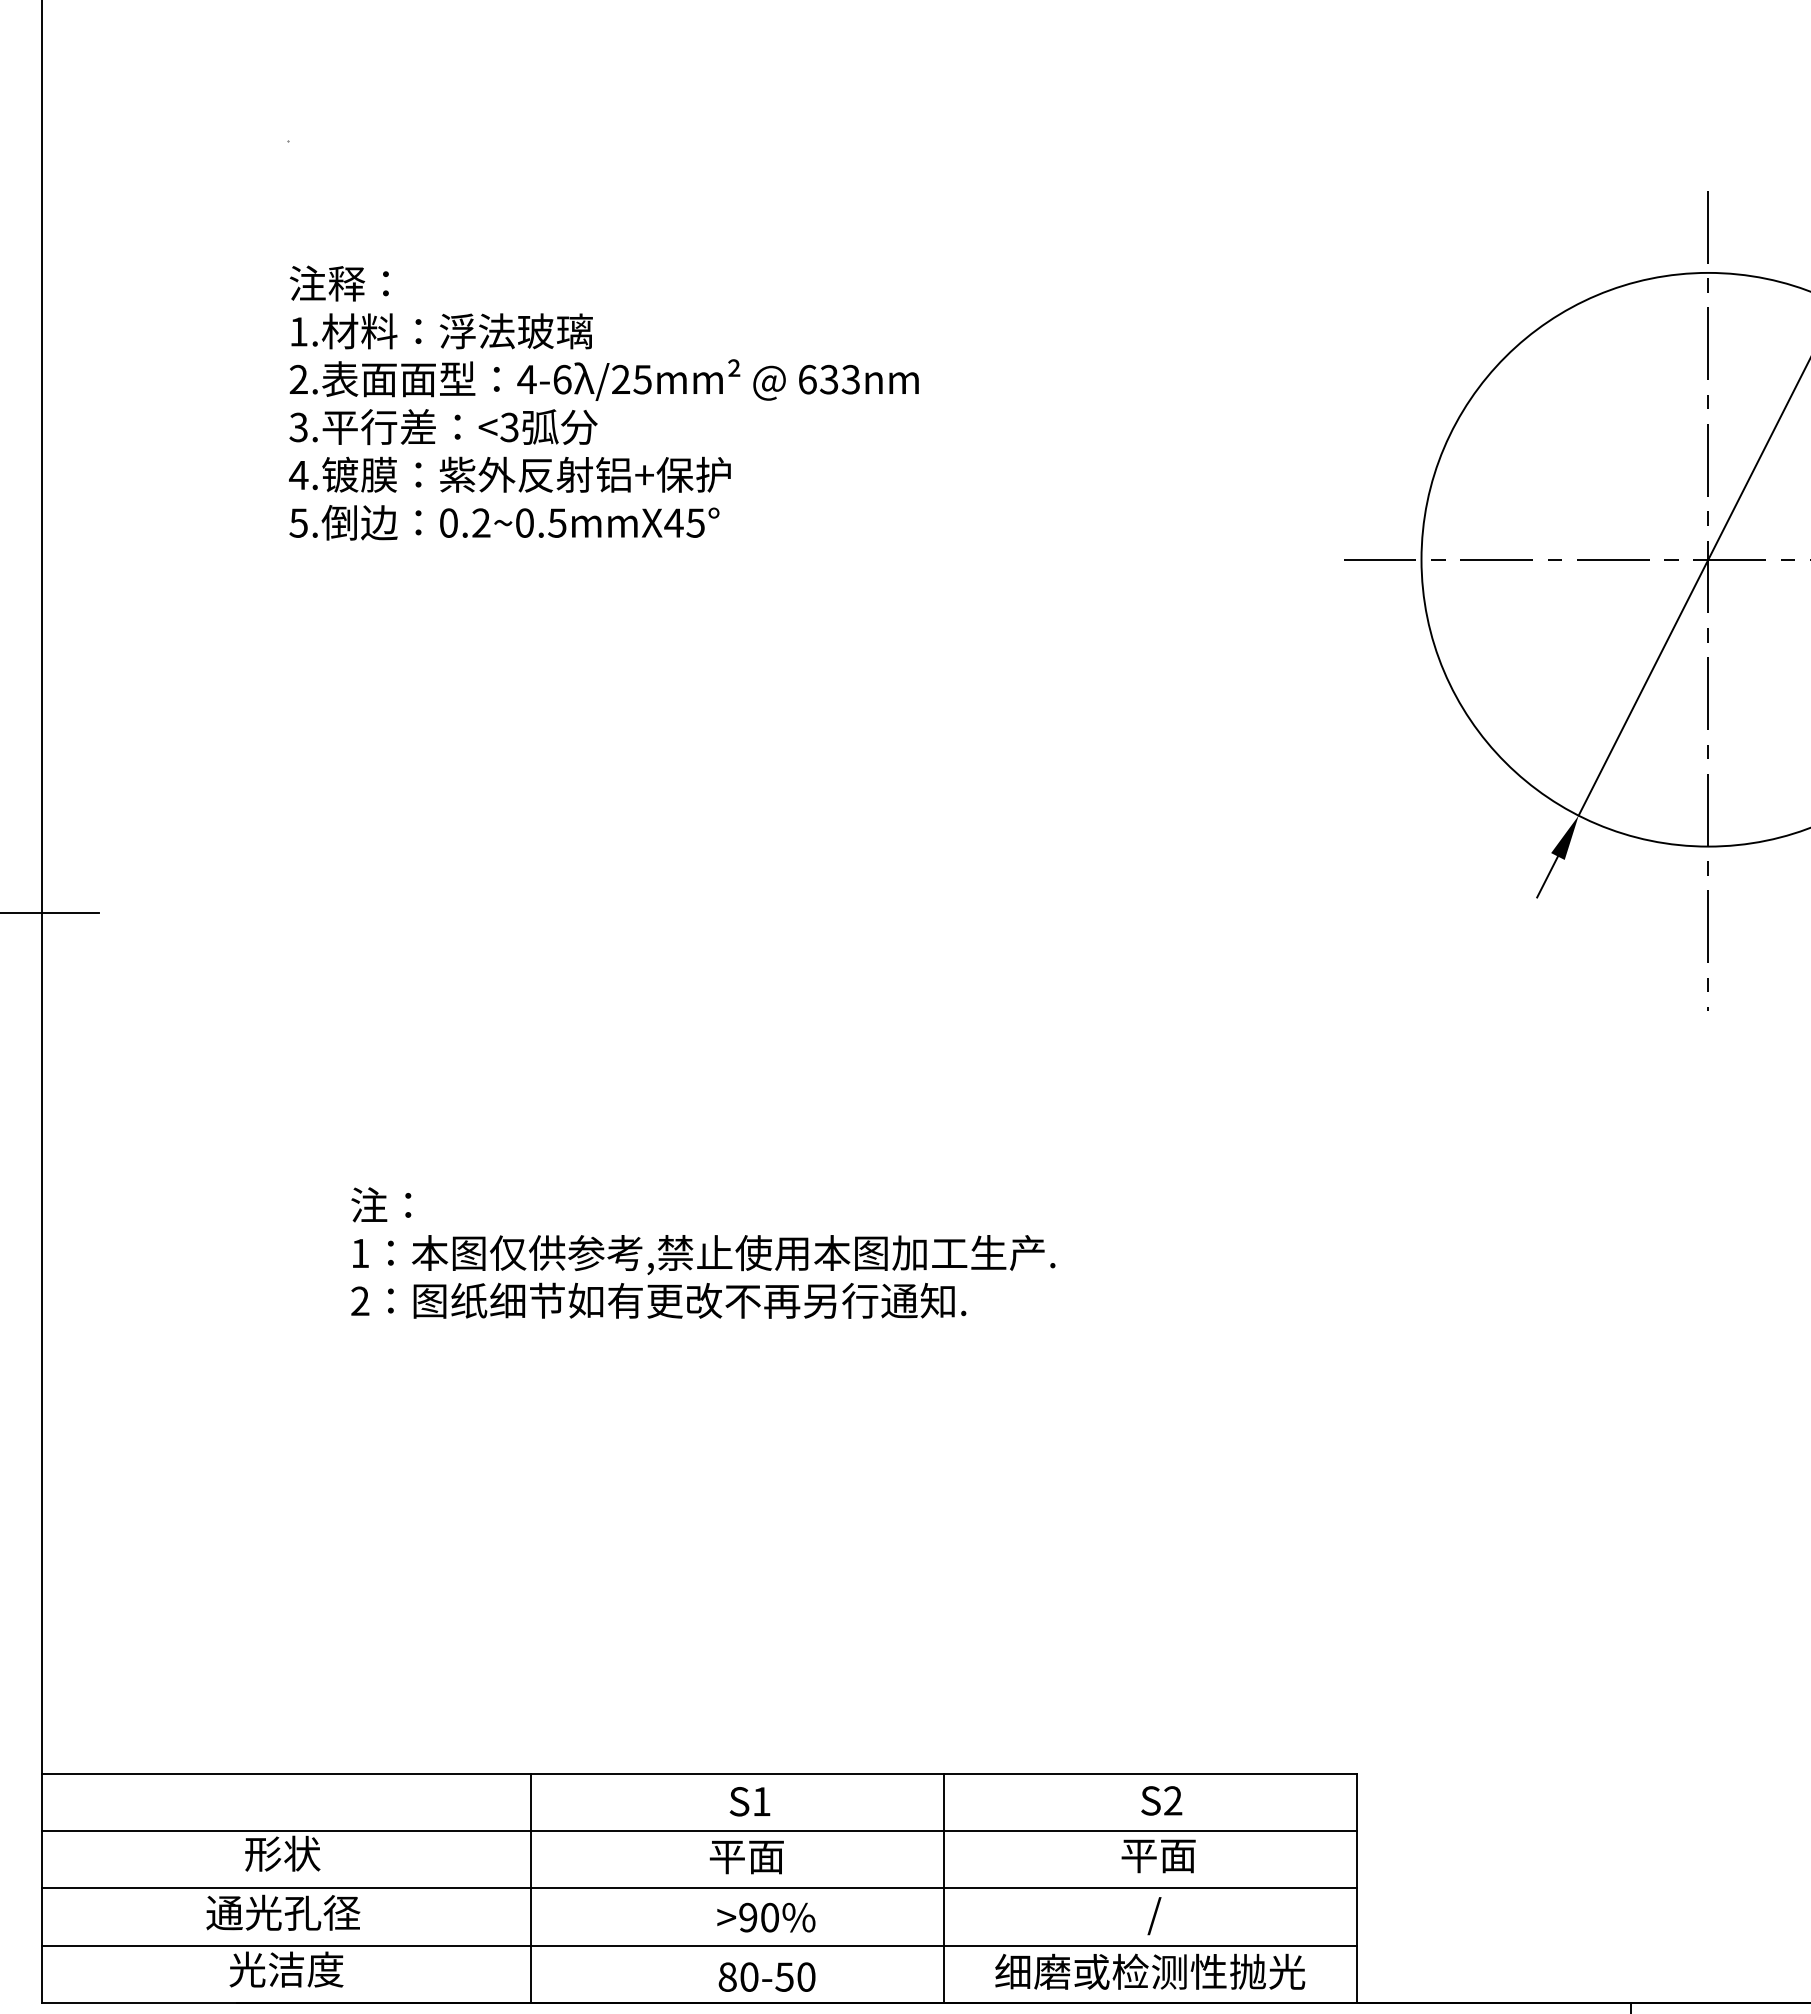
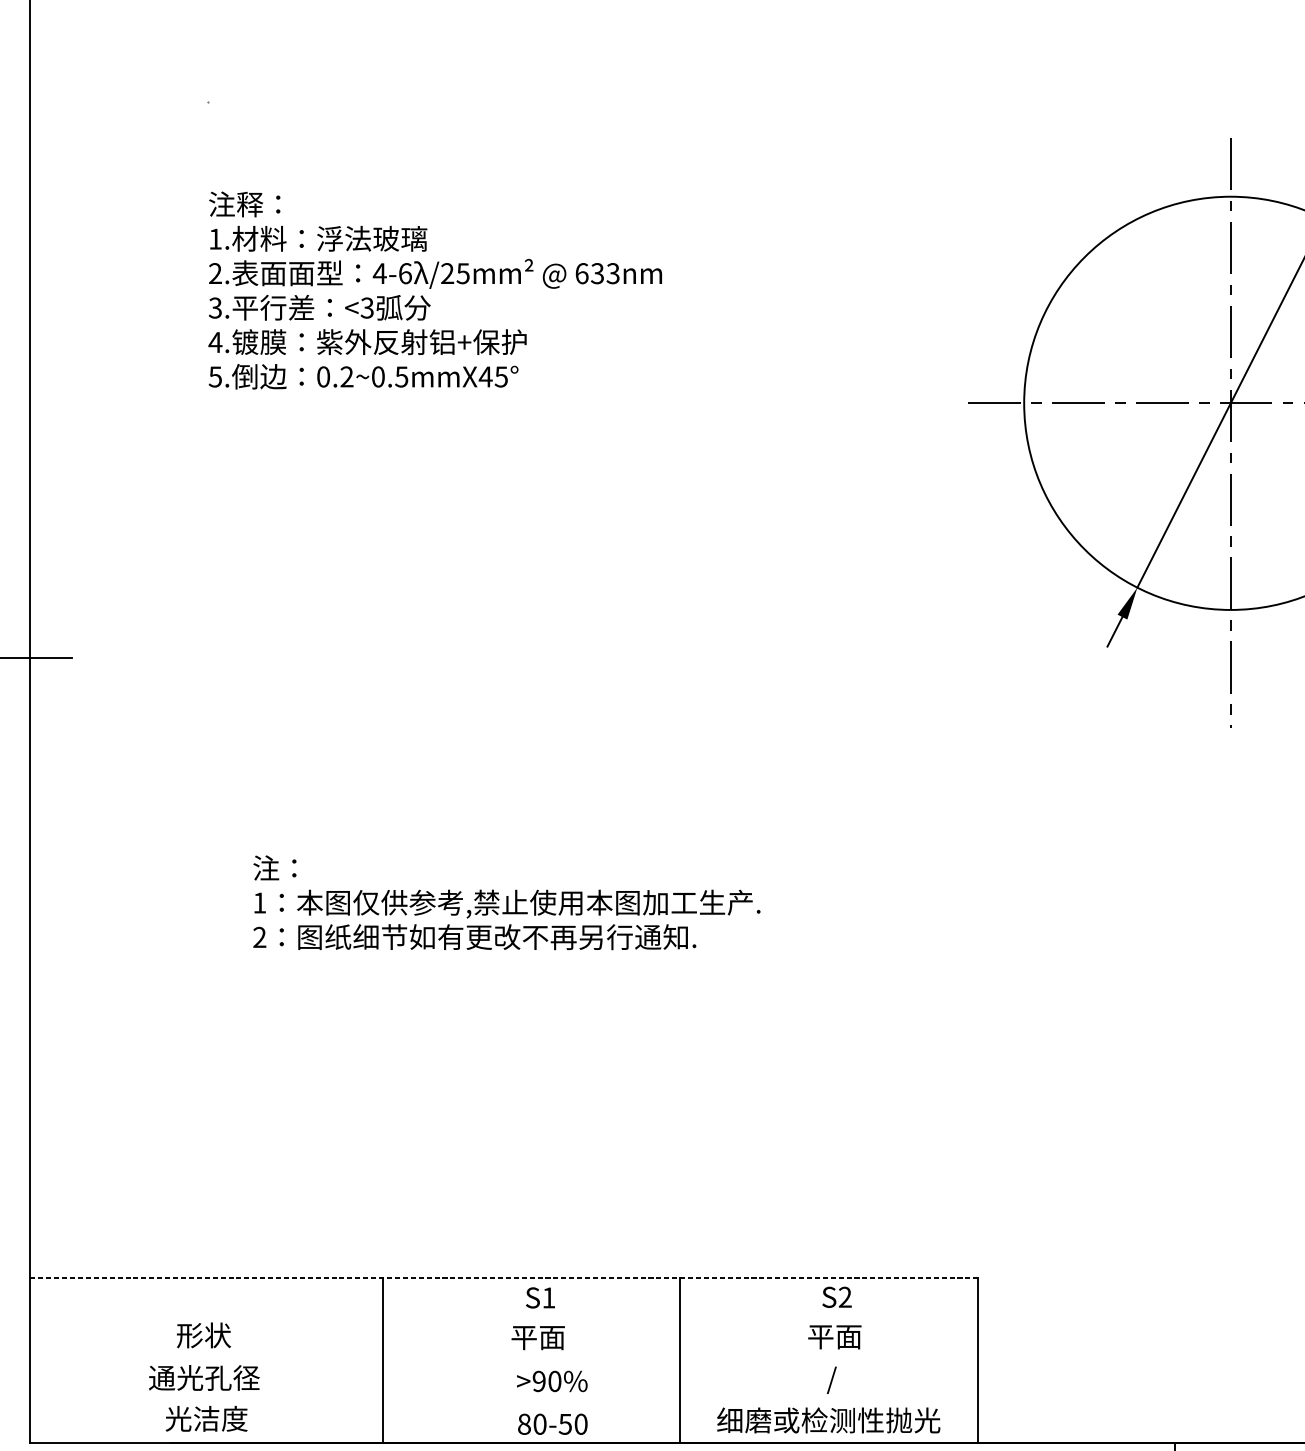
line: (699, 1773) -> (504, 1277), solid -> dashed
line: (699, 1830) -> (504, 1318), removed
line: (699, 1888) -> (504, 1360), removed
line: (699, 1945) -> (504, 1401), removed

